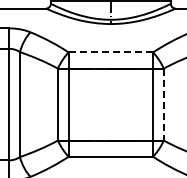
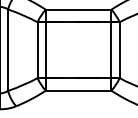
line: (110, 52) -> (78, 9), dashed -> solid
line: (163, 104) -> (119, 50), dashed -> solid

